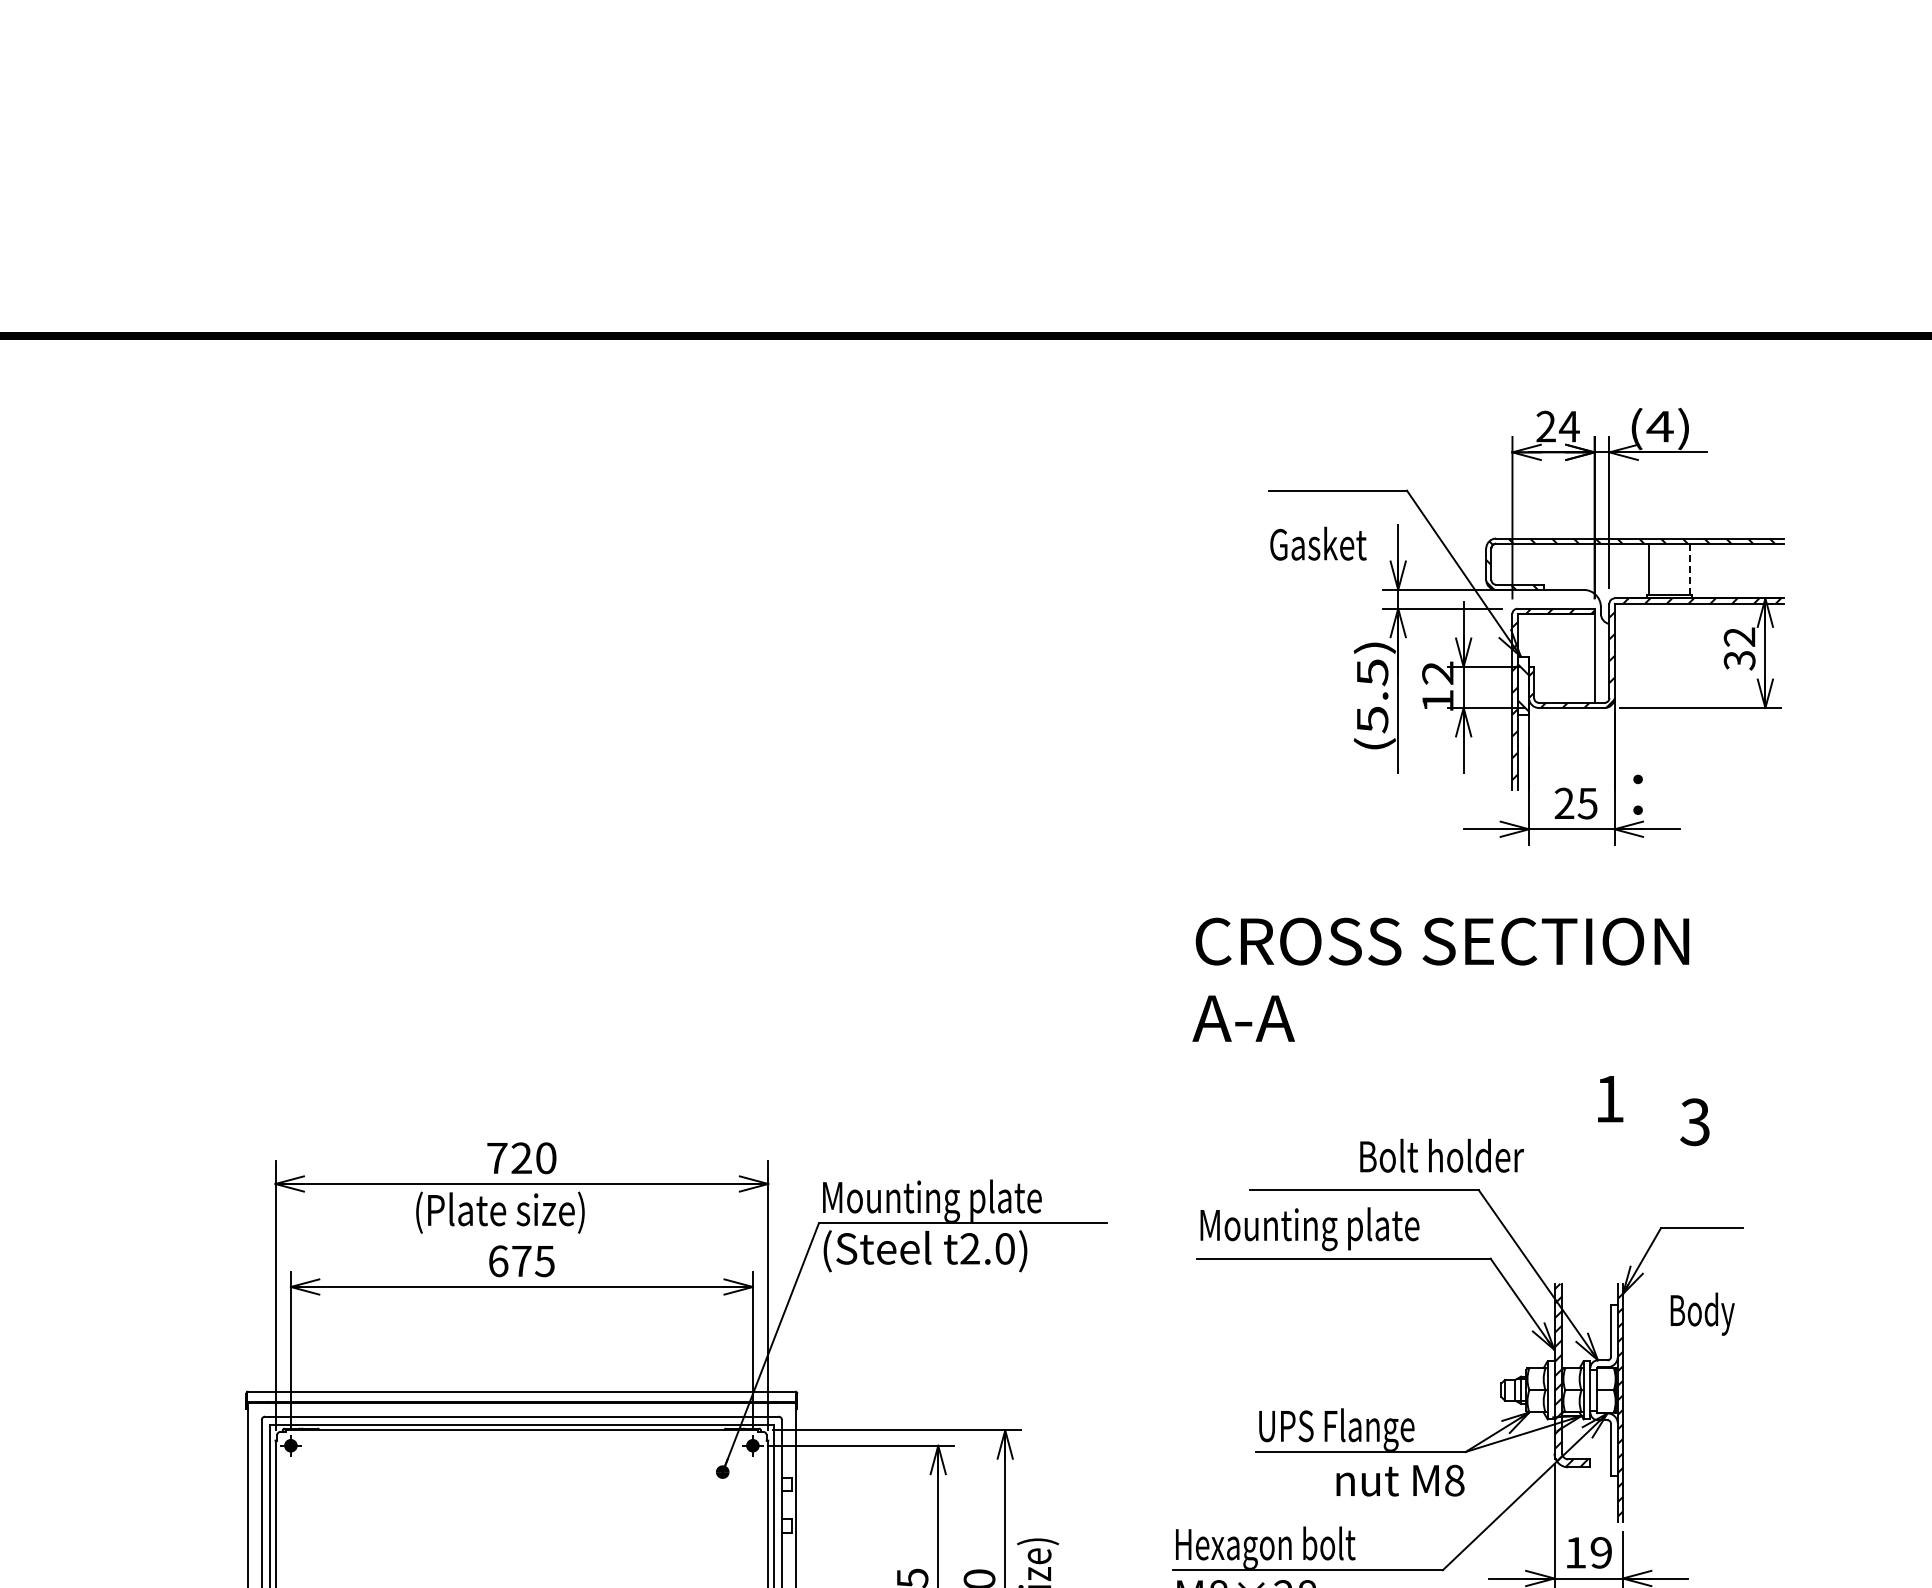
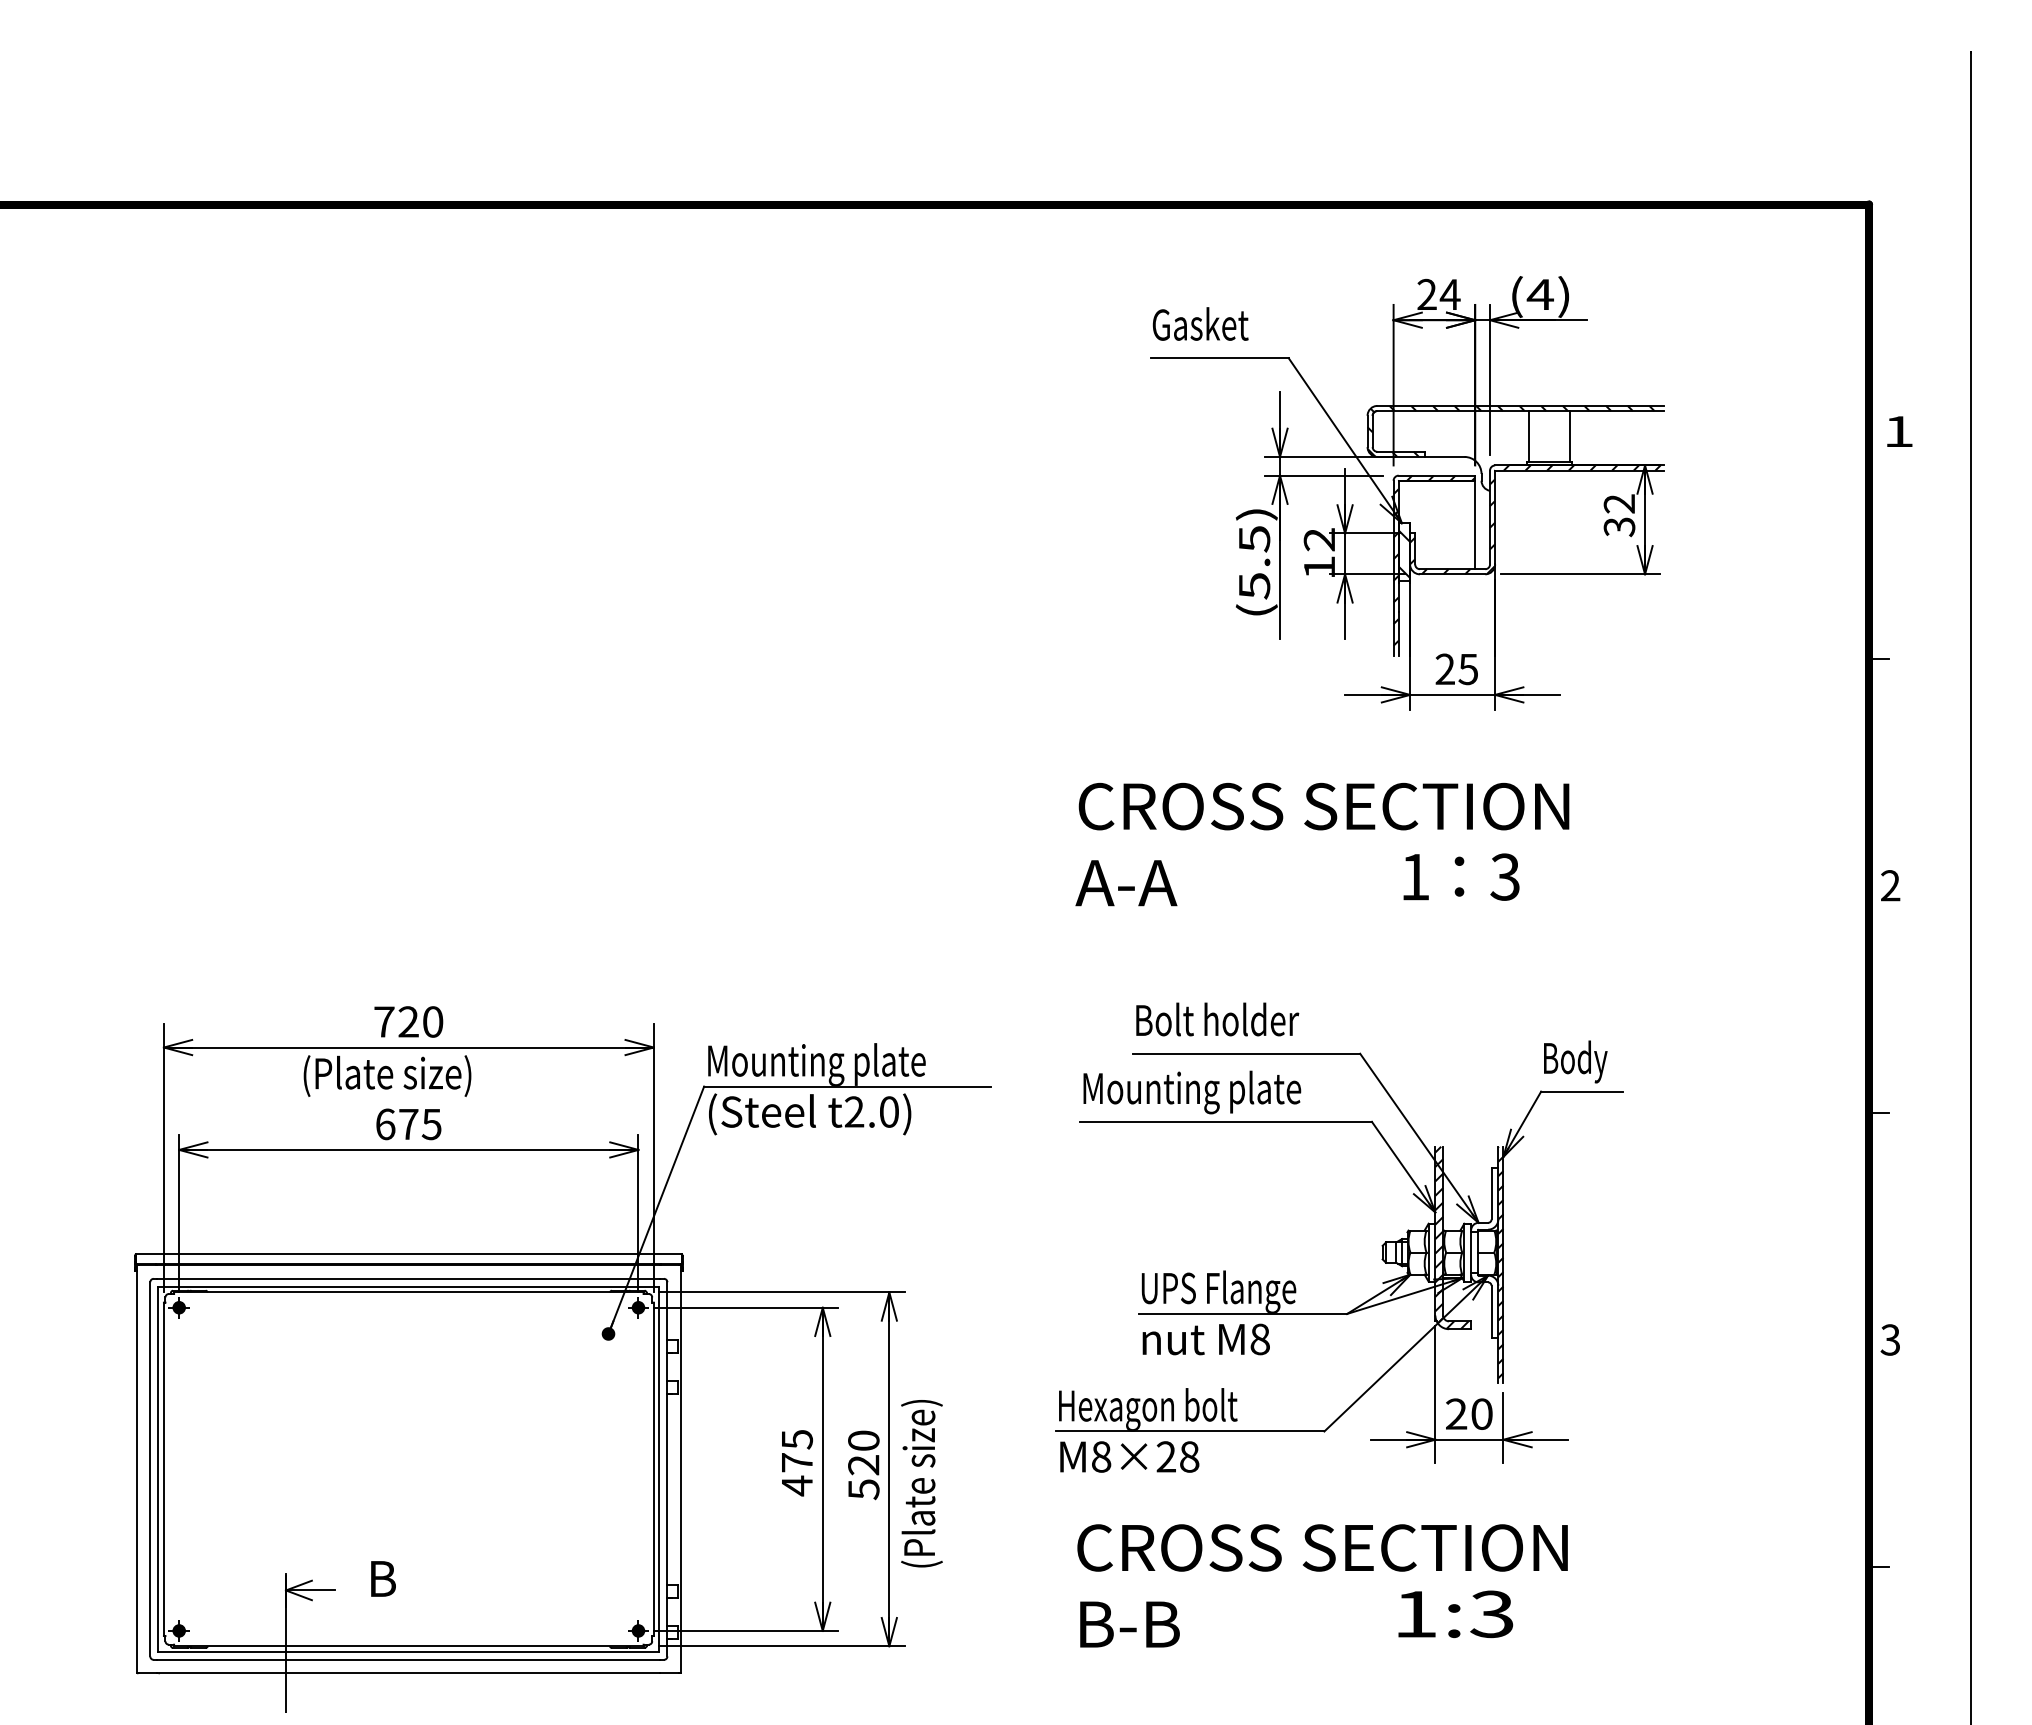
text: (1318, 543) -> (1200, 323), moved
line: (1689, 569) -> (1569, 436), dashed -> solid
text: (1638, 794) -> (1459, 876), moved
text: (1609, 1099) -> (1415, 877), moved
text: (1694, 1121) -> (1504, 876), moved
text: (1441, 1155) -> (1217, 1019), moved
text: (1702, 1313) -> (1575, 1061), moved
text: (1399, 1480) -> (1205, 1339), moved
text: (1588, 1552) -> (1469, 1413), 19 -> 20

